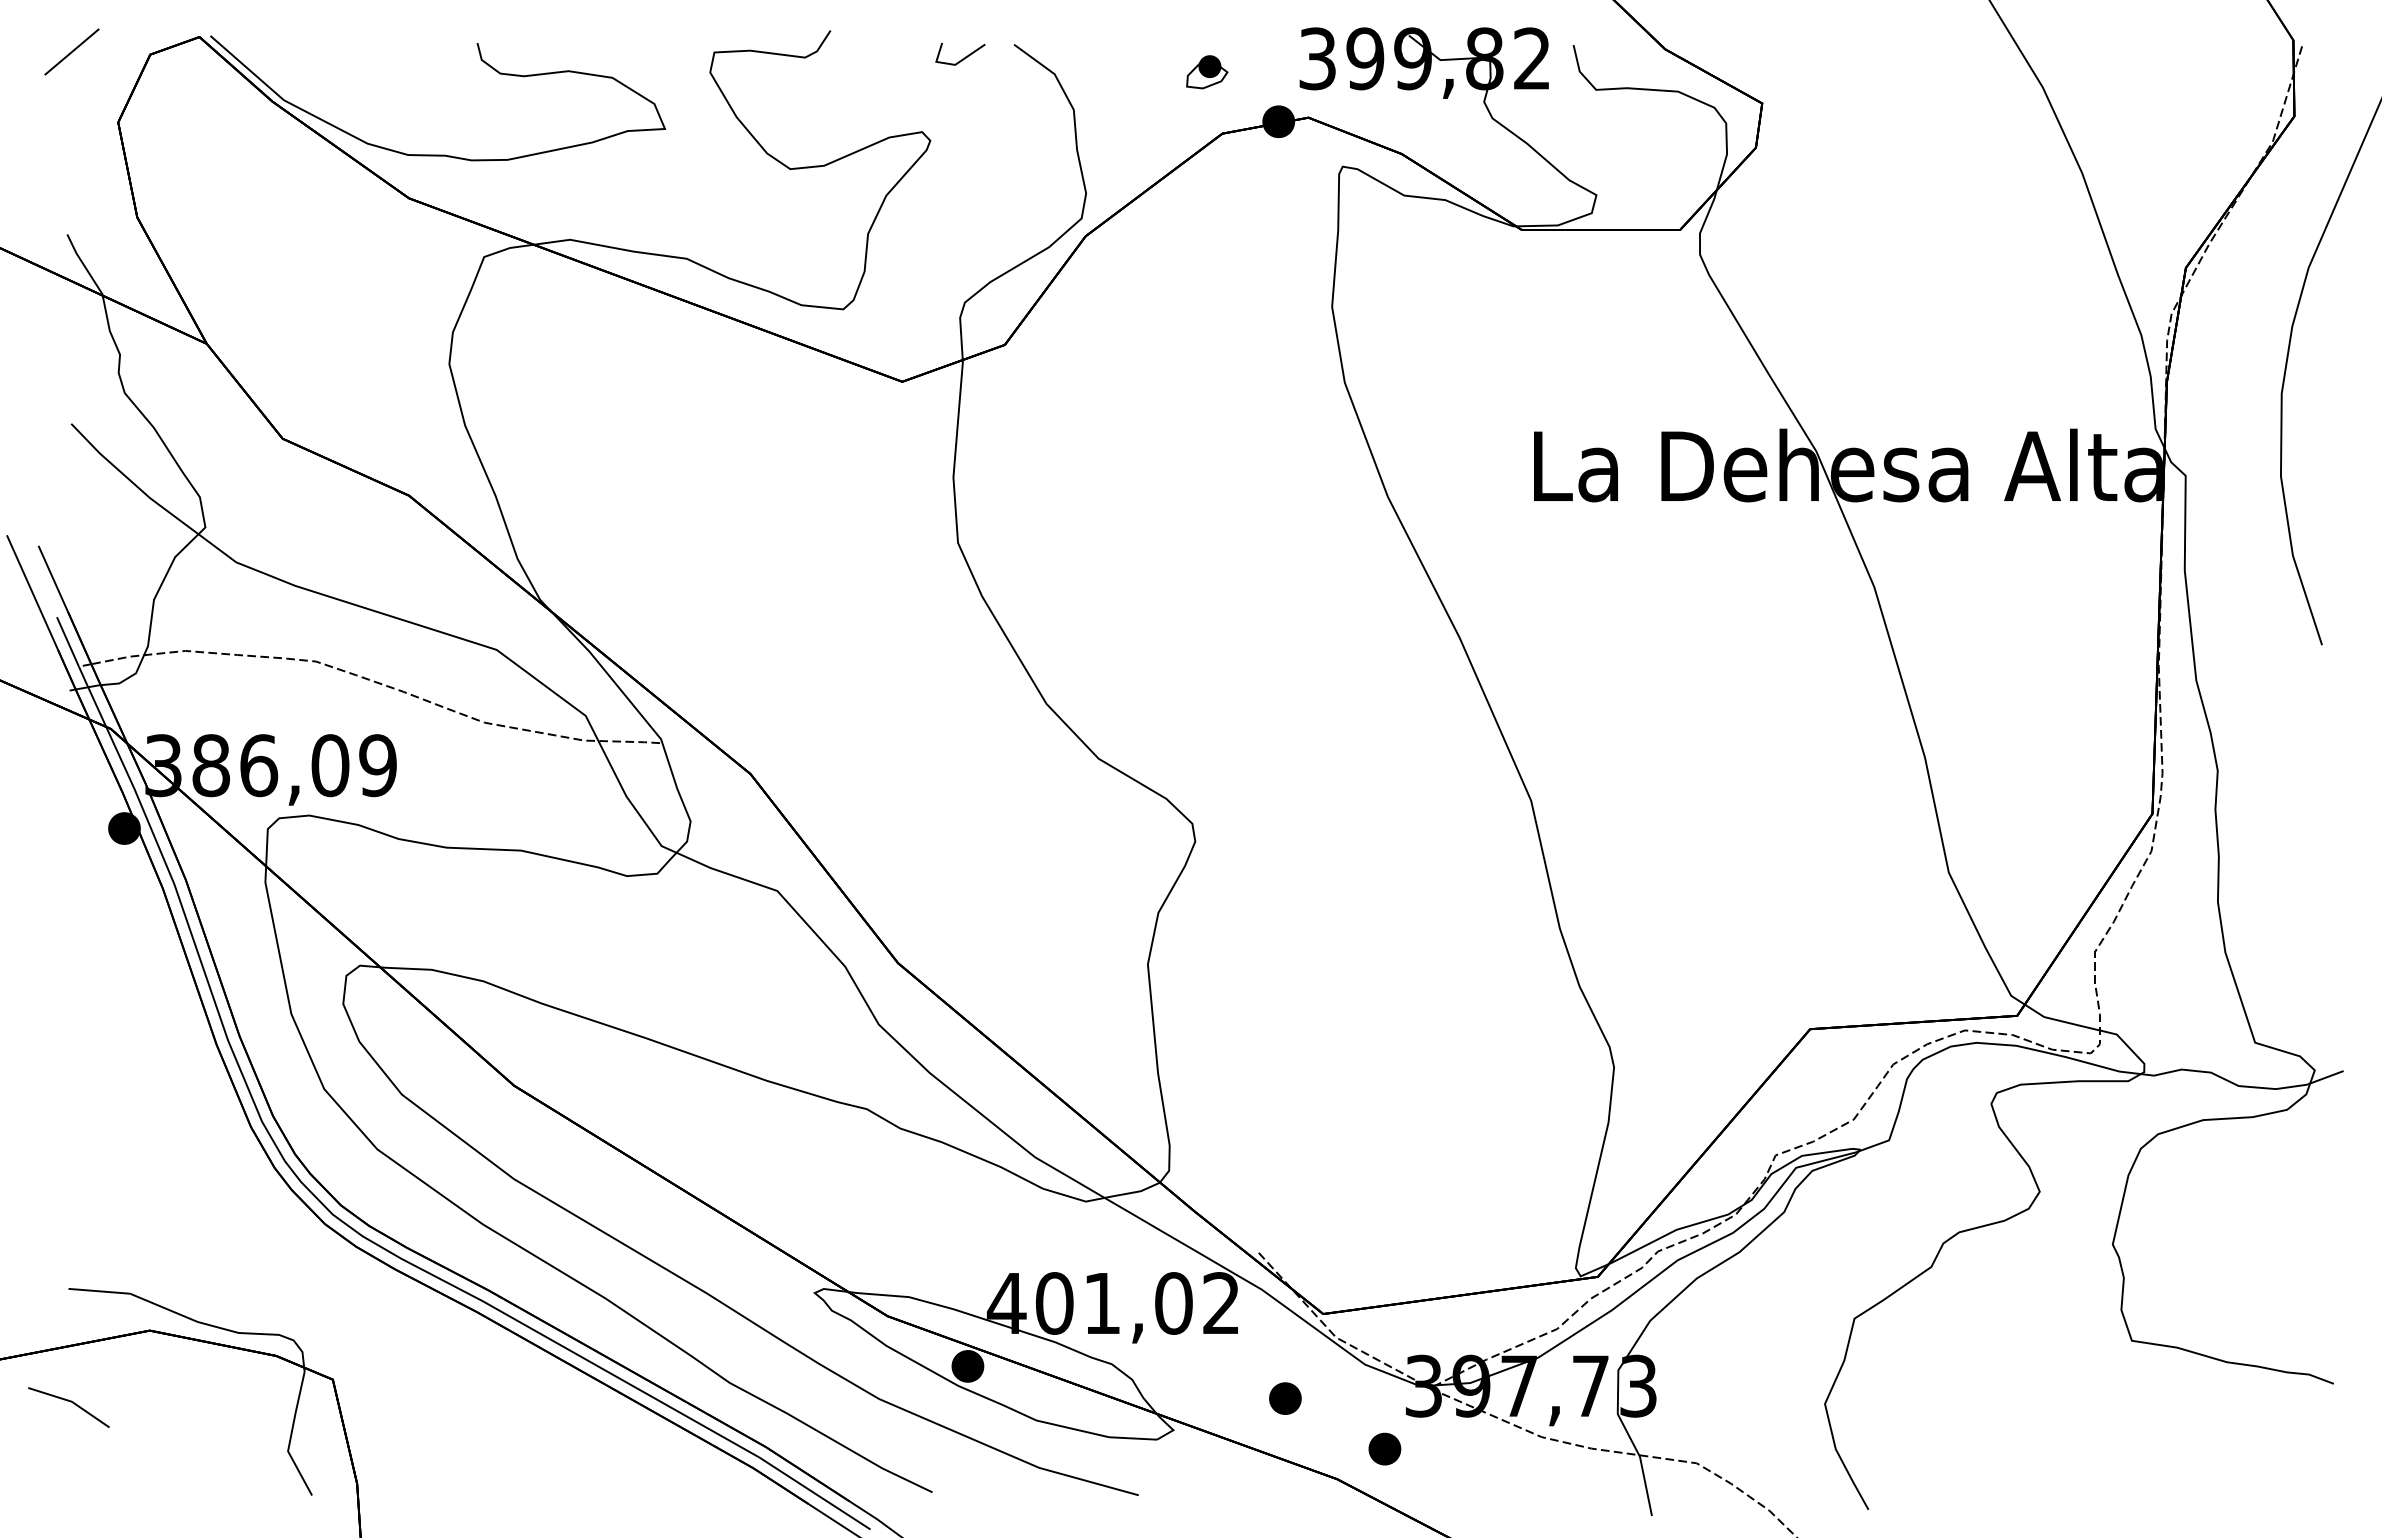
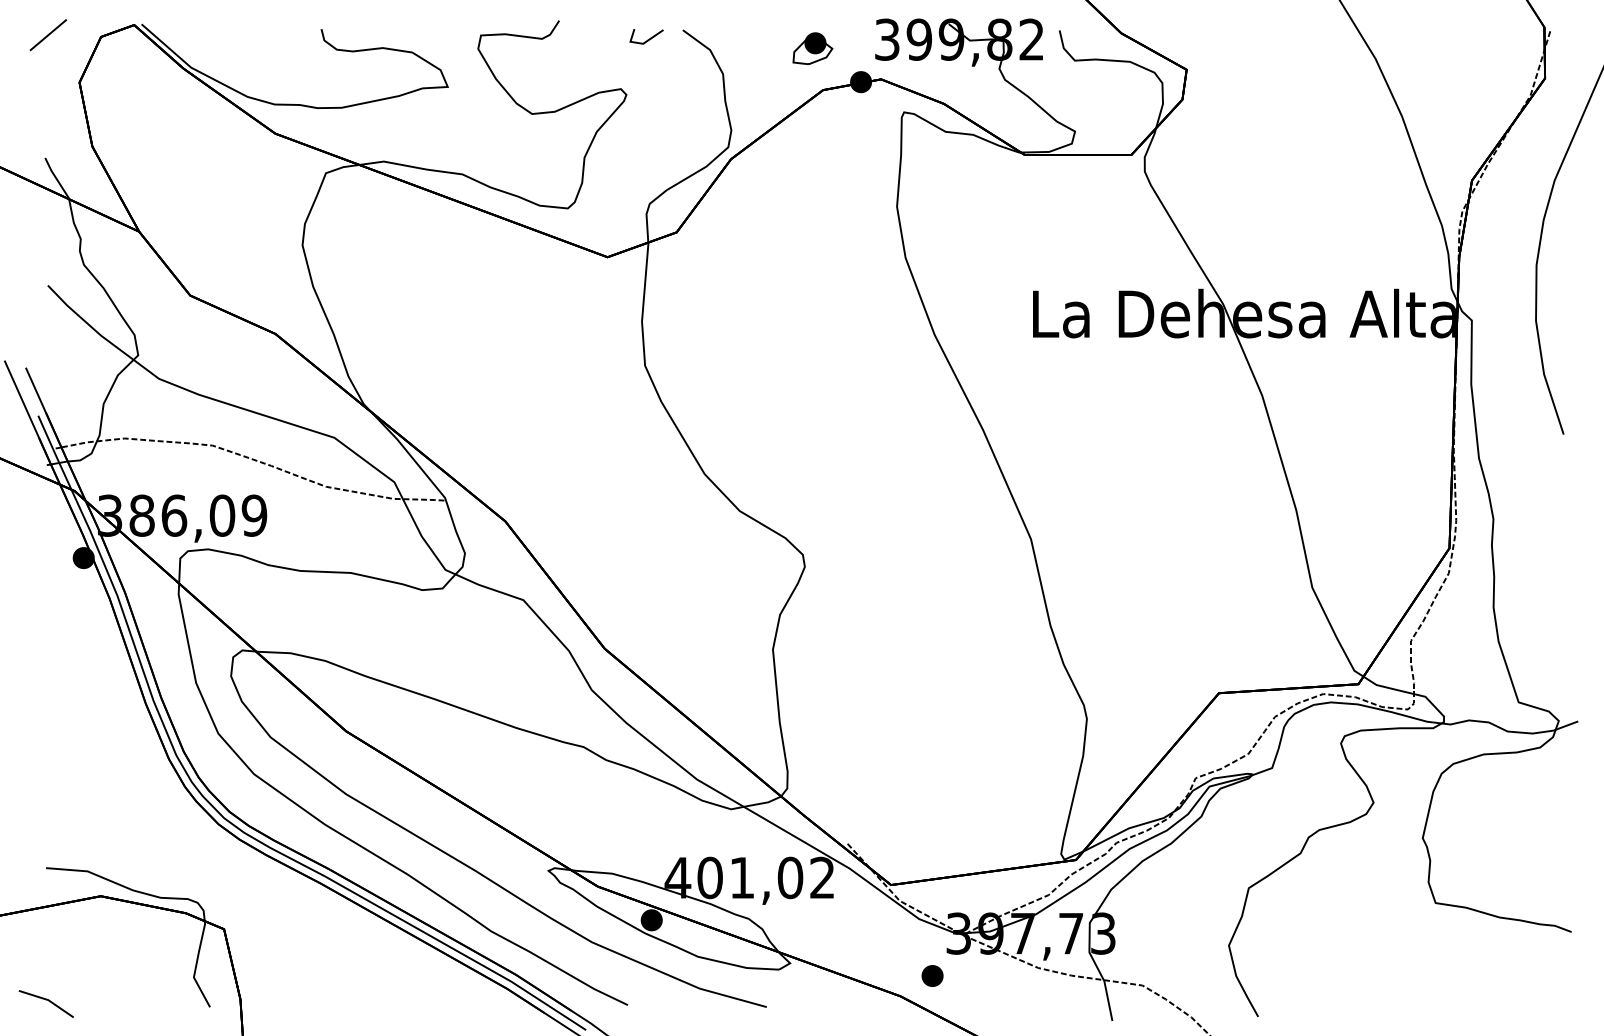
part: (1206, 71) -> (812, 48), size x1.43
part: (1285, 1397) -> (865, 941), removed
line: (67, 1402) -> (45, 1000), moved

